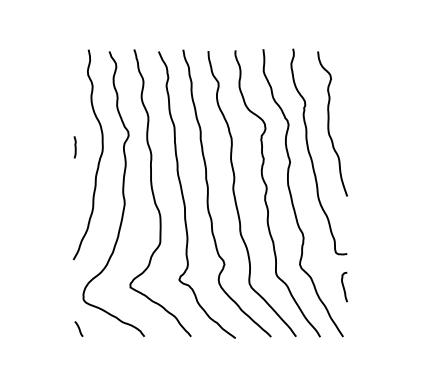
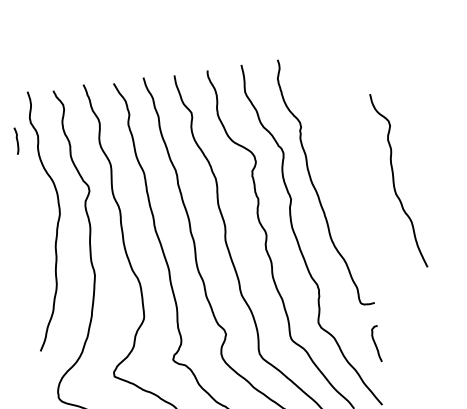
curve: (329, 123) -> (394, 180), moved
line: (74, 147) -> (16, 141), moved

